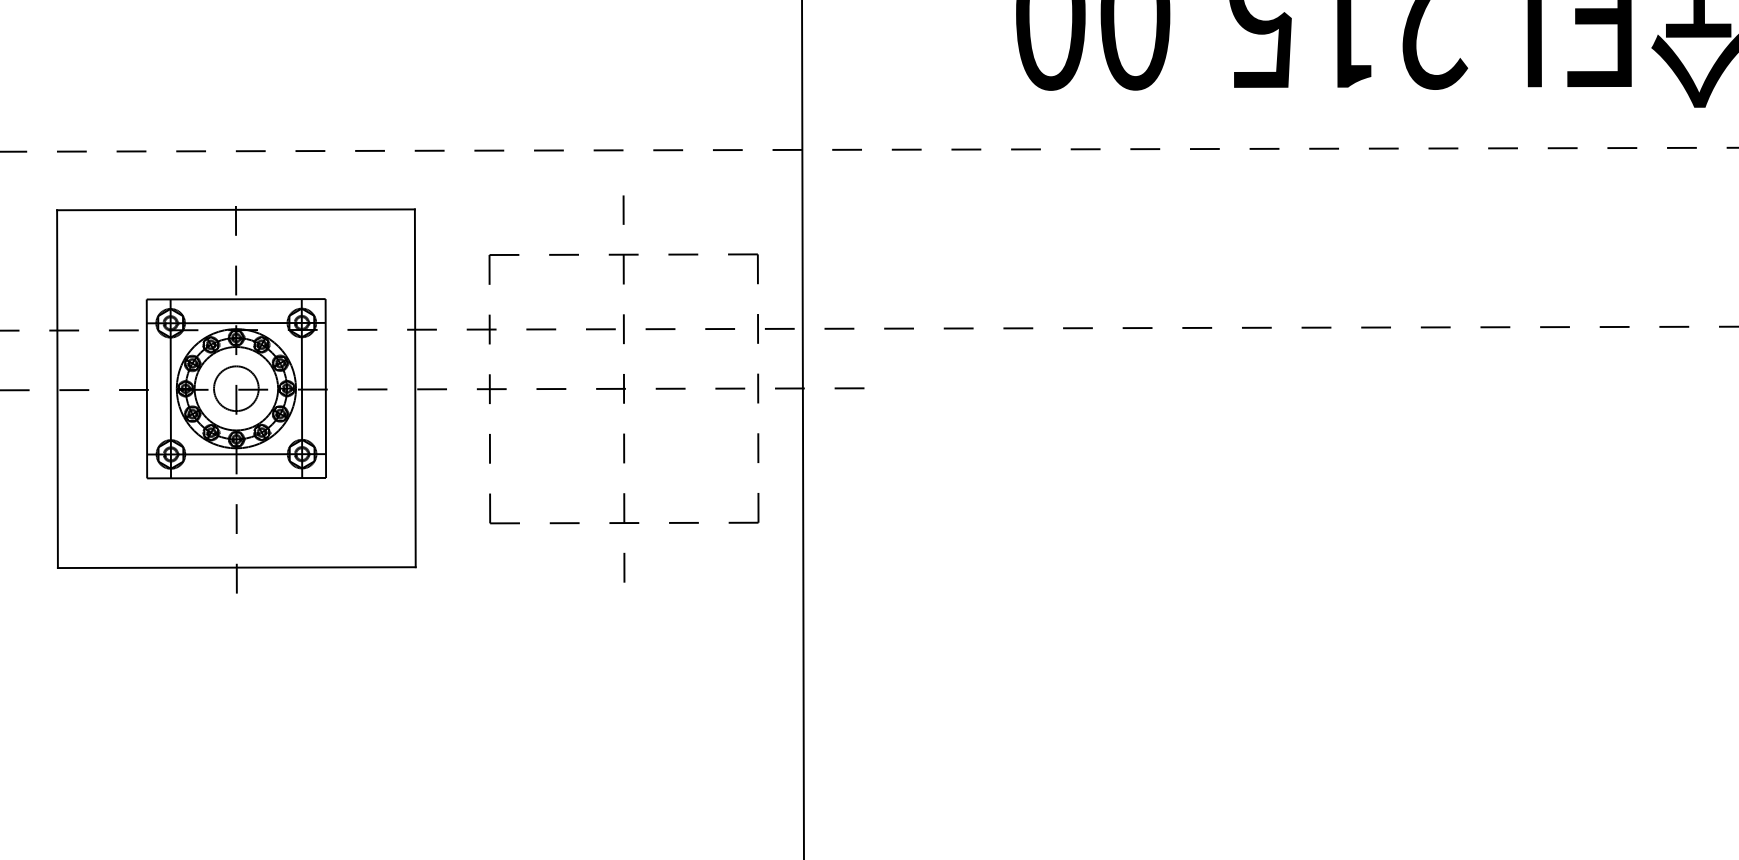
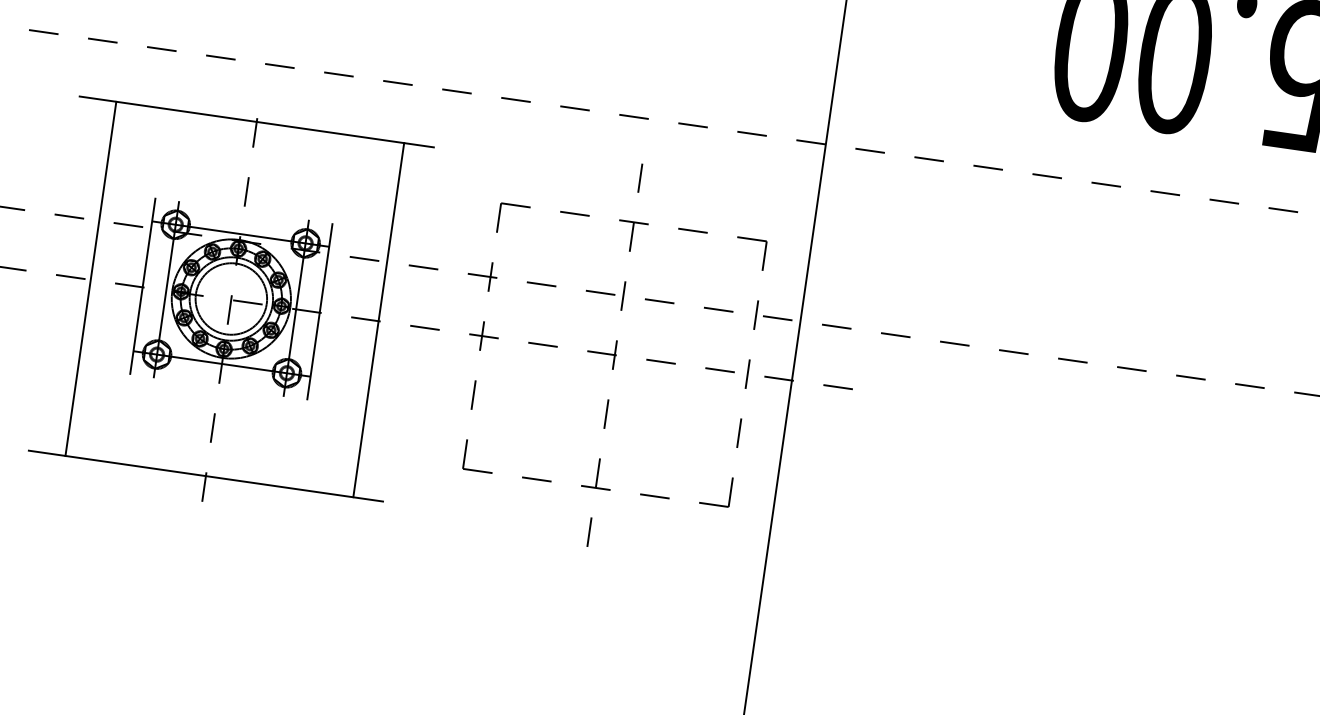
line: (235, 299) -> (243, 210), removed
circle: (236, 388) -> (231, 298), size x1.6
line: (414, 388) -> (377, 320), moved
line: (57, 389) -> (90, 279), moved
line: (236, 477) -> (218, 386), removed

